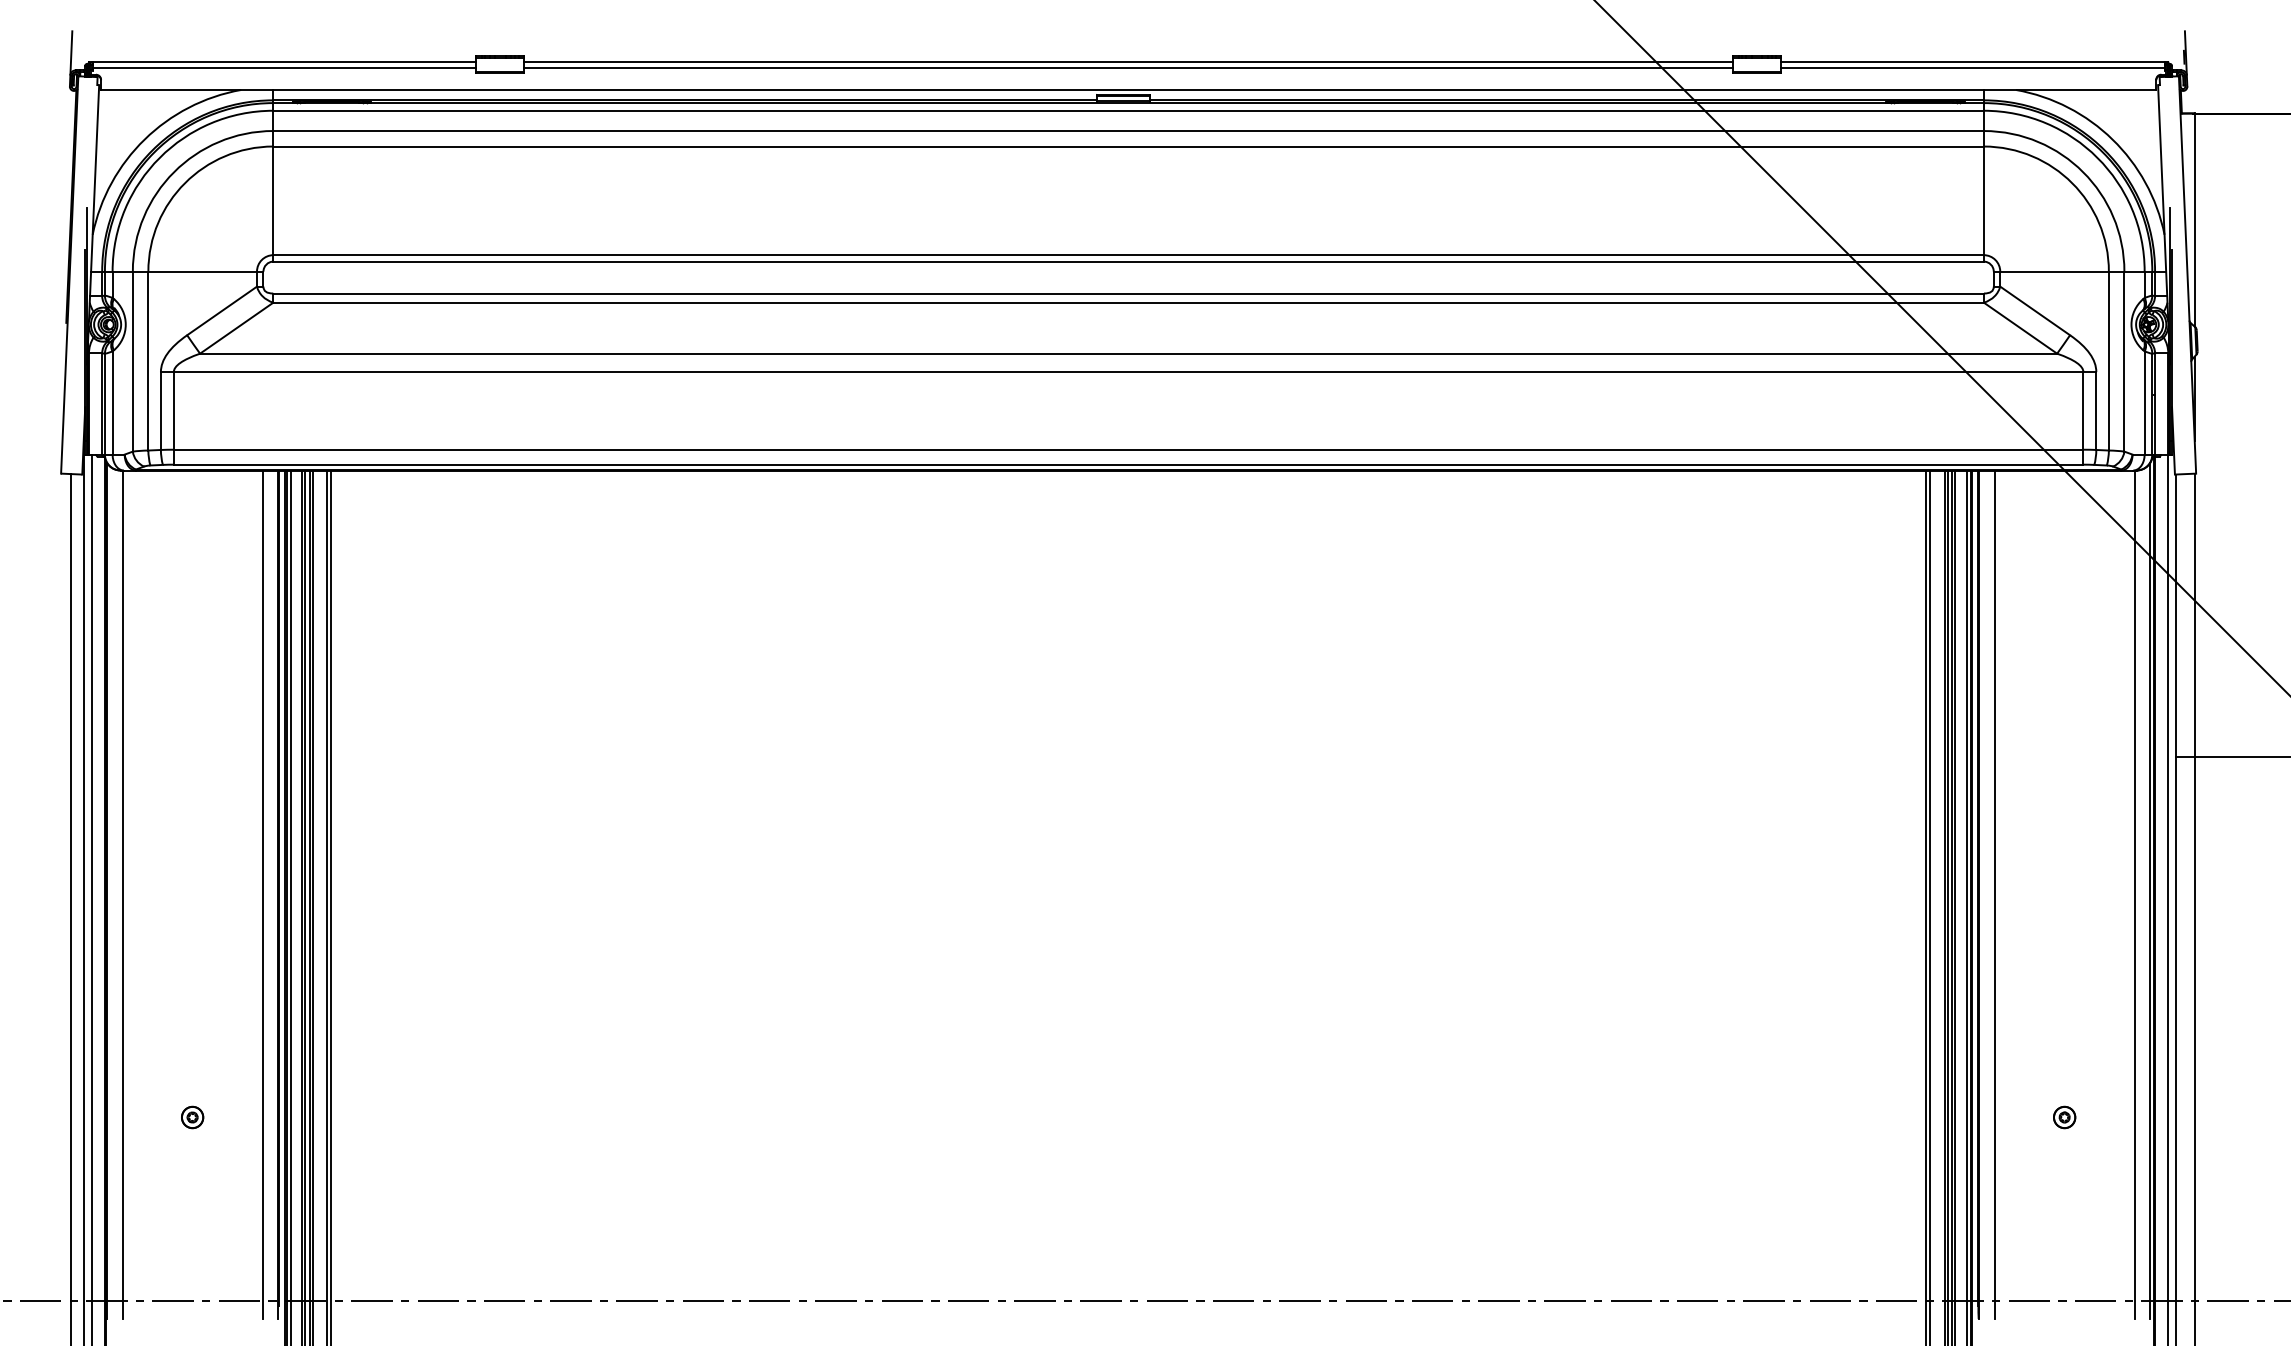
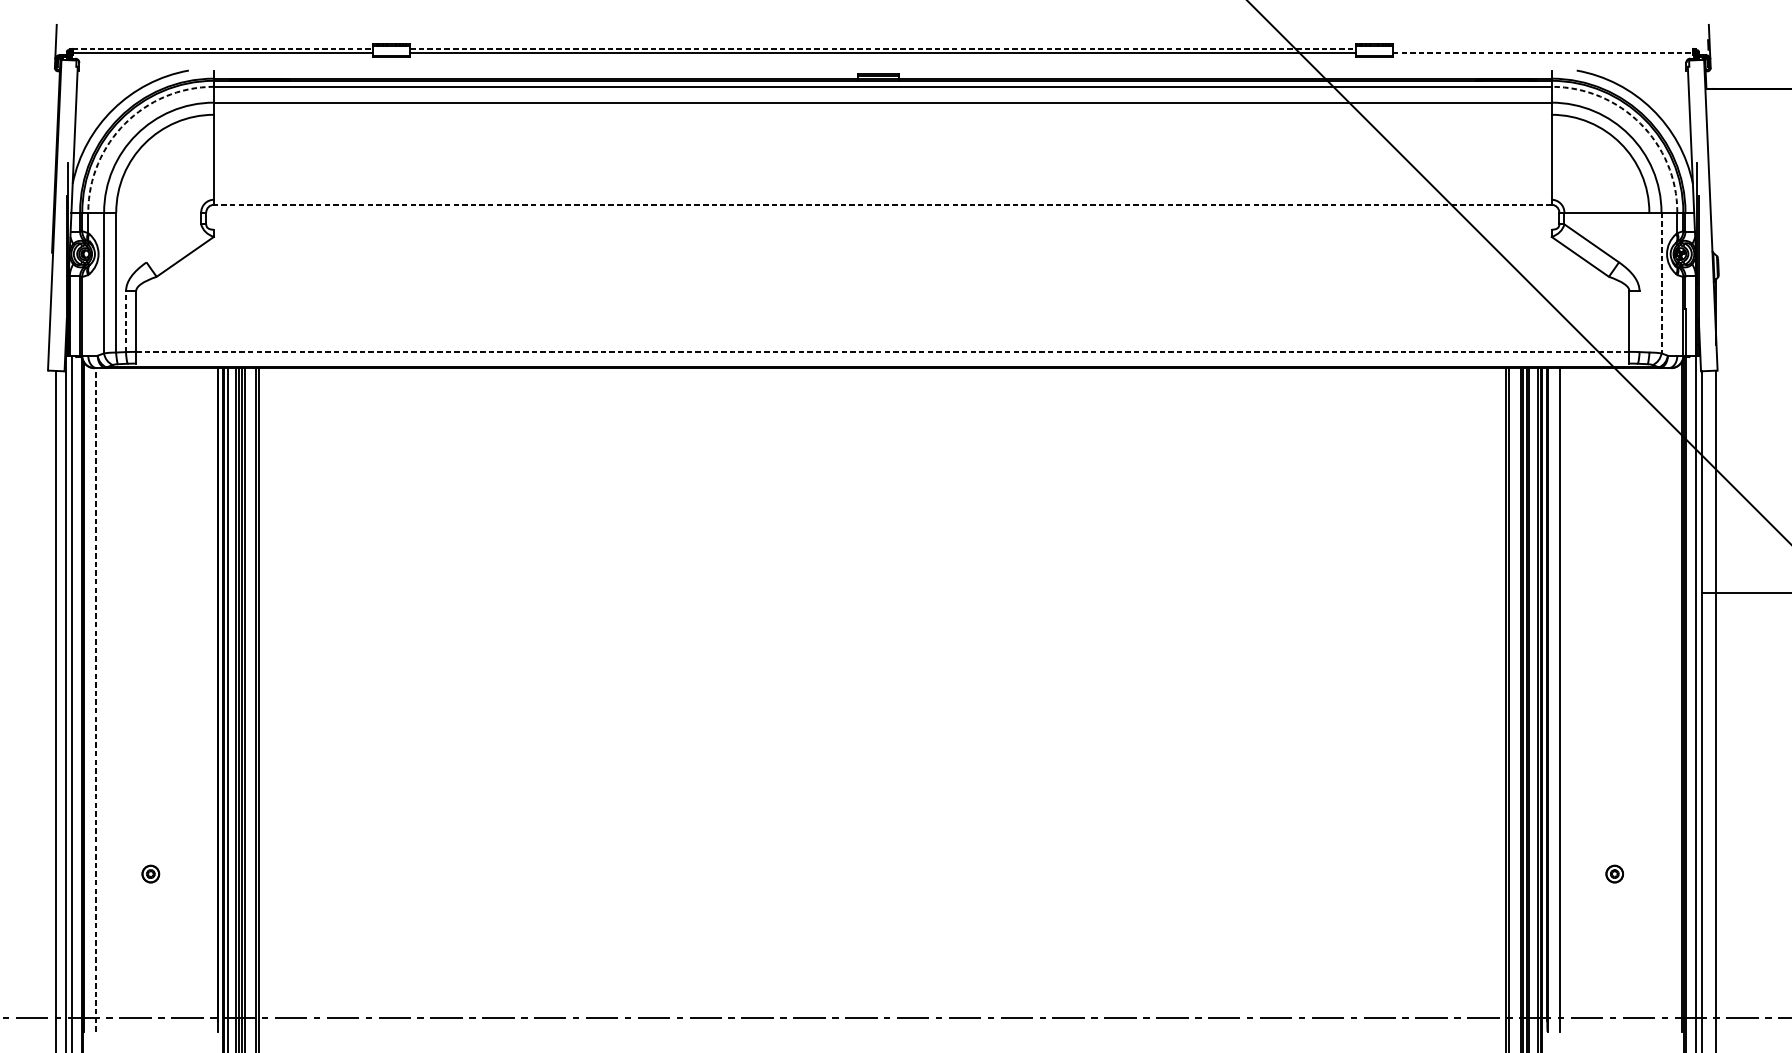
line: (284, 62) -> (222, 49), solid -> dashed
line: (1128, 62) -> (882, 49), solid -> dashed
line: (1972, 62) -> (1542, 49), removed
line: (1972, 68) -> (1542, 53), solid -> dashed
line: (1128, 89) -> (882, 70), removed
line: (1128, 146) -> (882, 114), removed
arc: (159, 157) -> (124, 123), solid -> dashed
arc: (2097, 157) -> (1640, 123), solid -> dashed
line: (2194, 219) -> (1716, 171), removed
line: (1128, 255) -> (882, 200), removed
line: (1128, 261) -> (882, 204), solid -> dashed
line: (202, 271) -> (158, 212), removed
line: (1128, 293) -> (882, 229), removed
line: (1128, 302) -> (882, 236), removed
line: (222, 310) -> (174, 243), removed
line: (1128, 353) -> (882, 276), removed
line: (2108, 360) -> (1649, 282), removed
line: (2124, 361) -> (1661, 282), solid -> dashed
line: (1128, 372) -> (882, 291), removed
line: (112, 402) -> (88, 314), removed
line: (2144, 402) -> (1677, 314), removed
line: (2096, 410) -> (1639, 321), removed
line: (160, 411) -> (125, 322), solid -> dashed
line: (1128, 449) -> (882, 351), solid -> dashed
line: (1128, 464) -> (882, 363), removed
line: (122, 894) -> (96, 699), solid -> dashed
line: (262, 894) -> (205, 699), removed
line: (2134, 894) -> (1669, 699), removed

